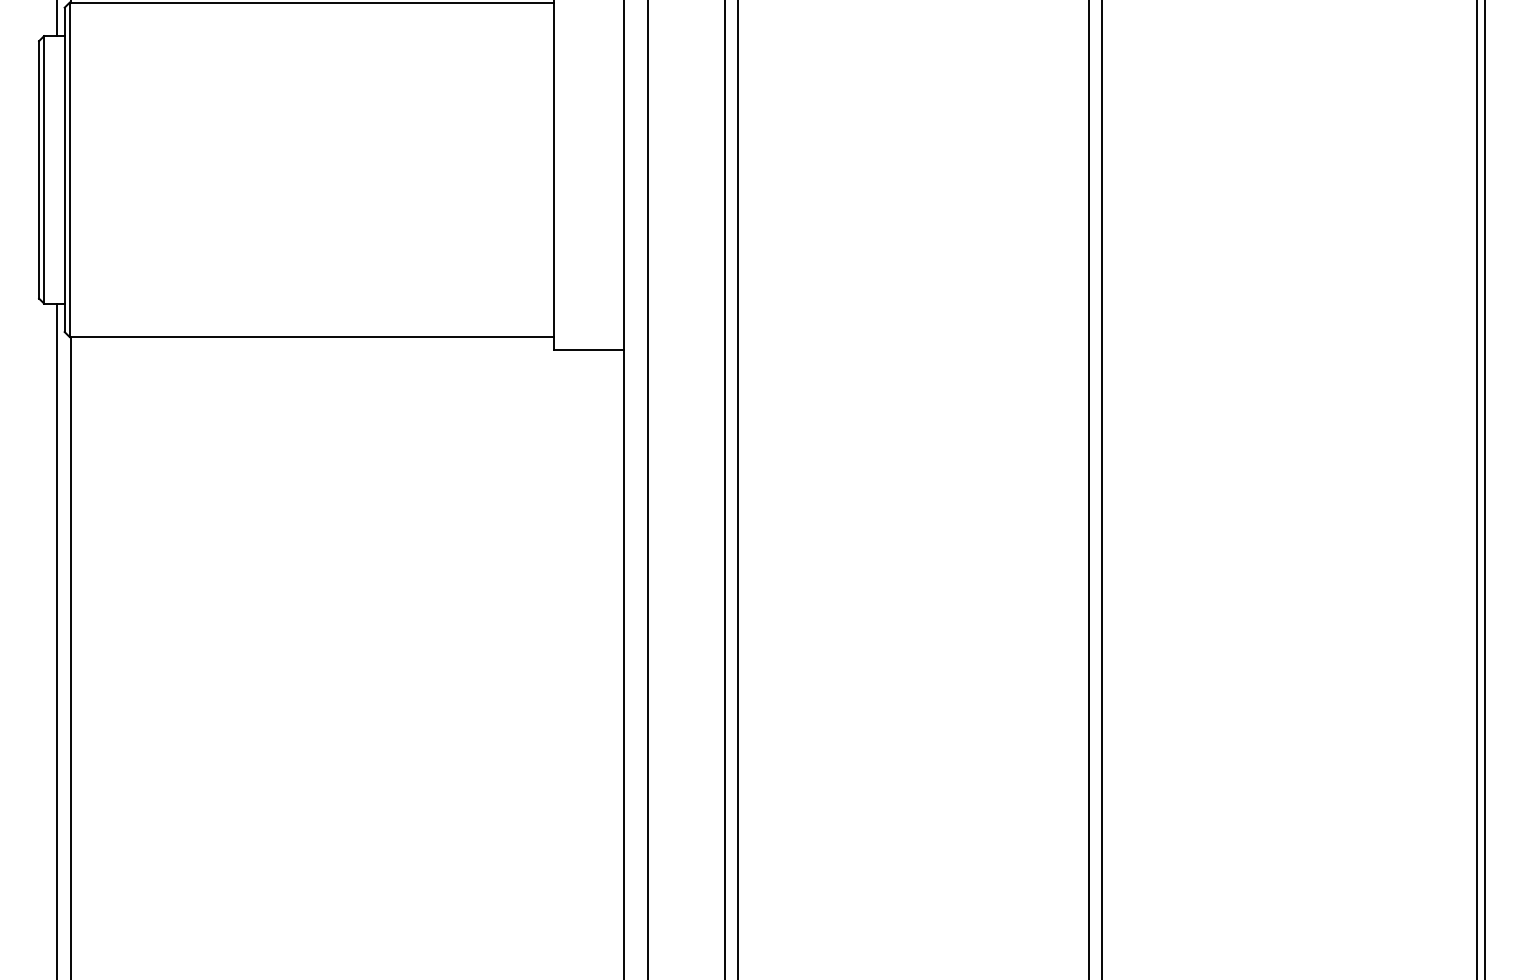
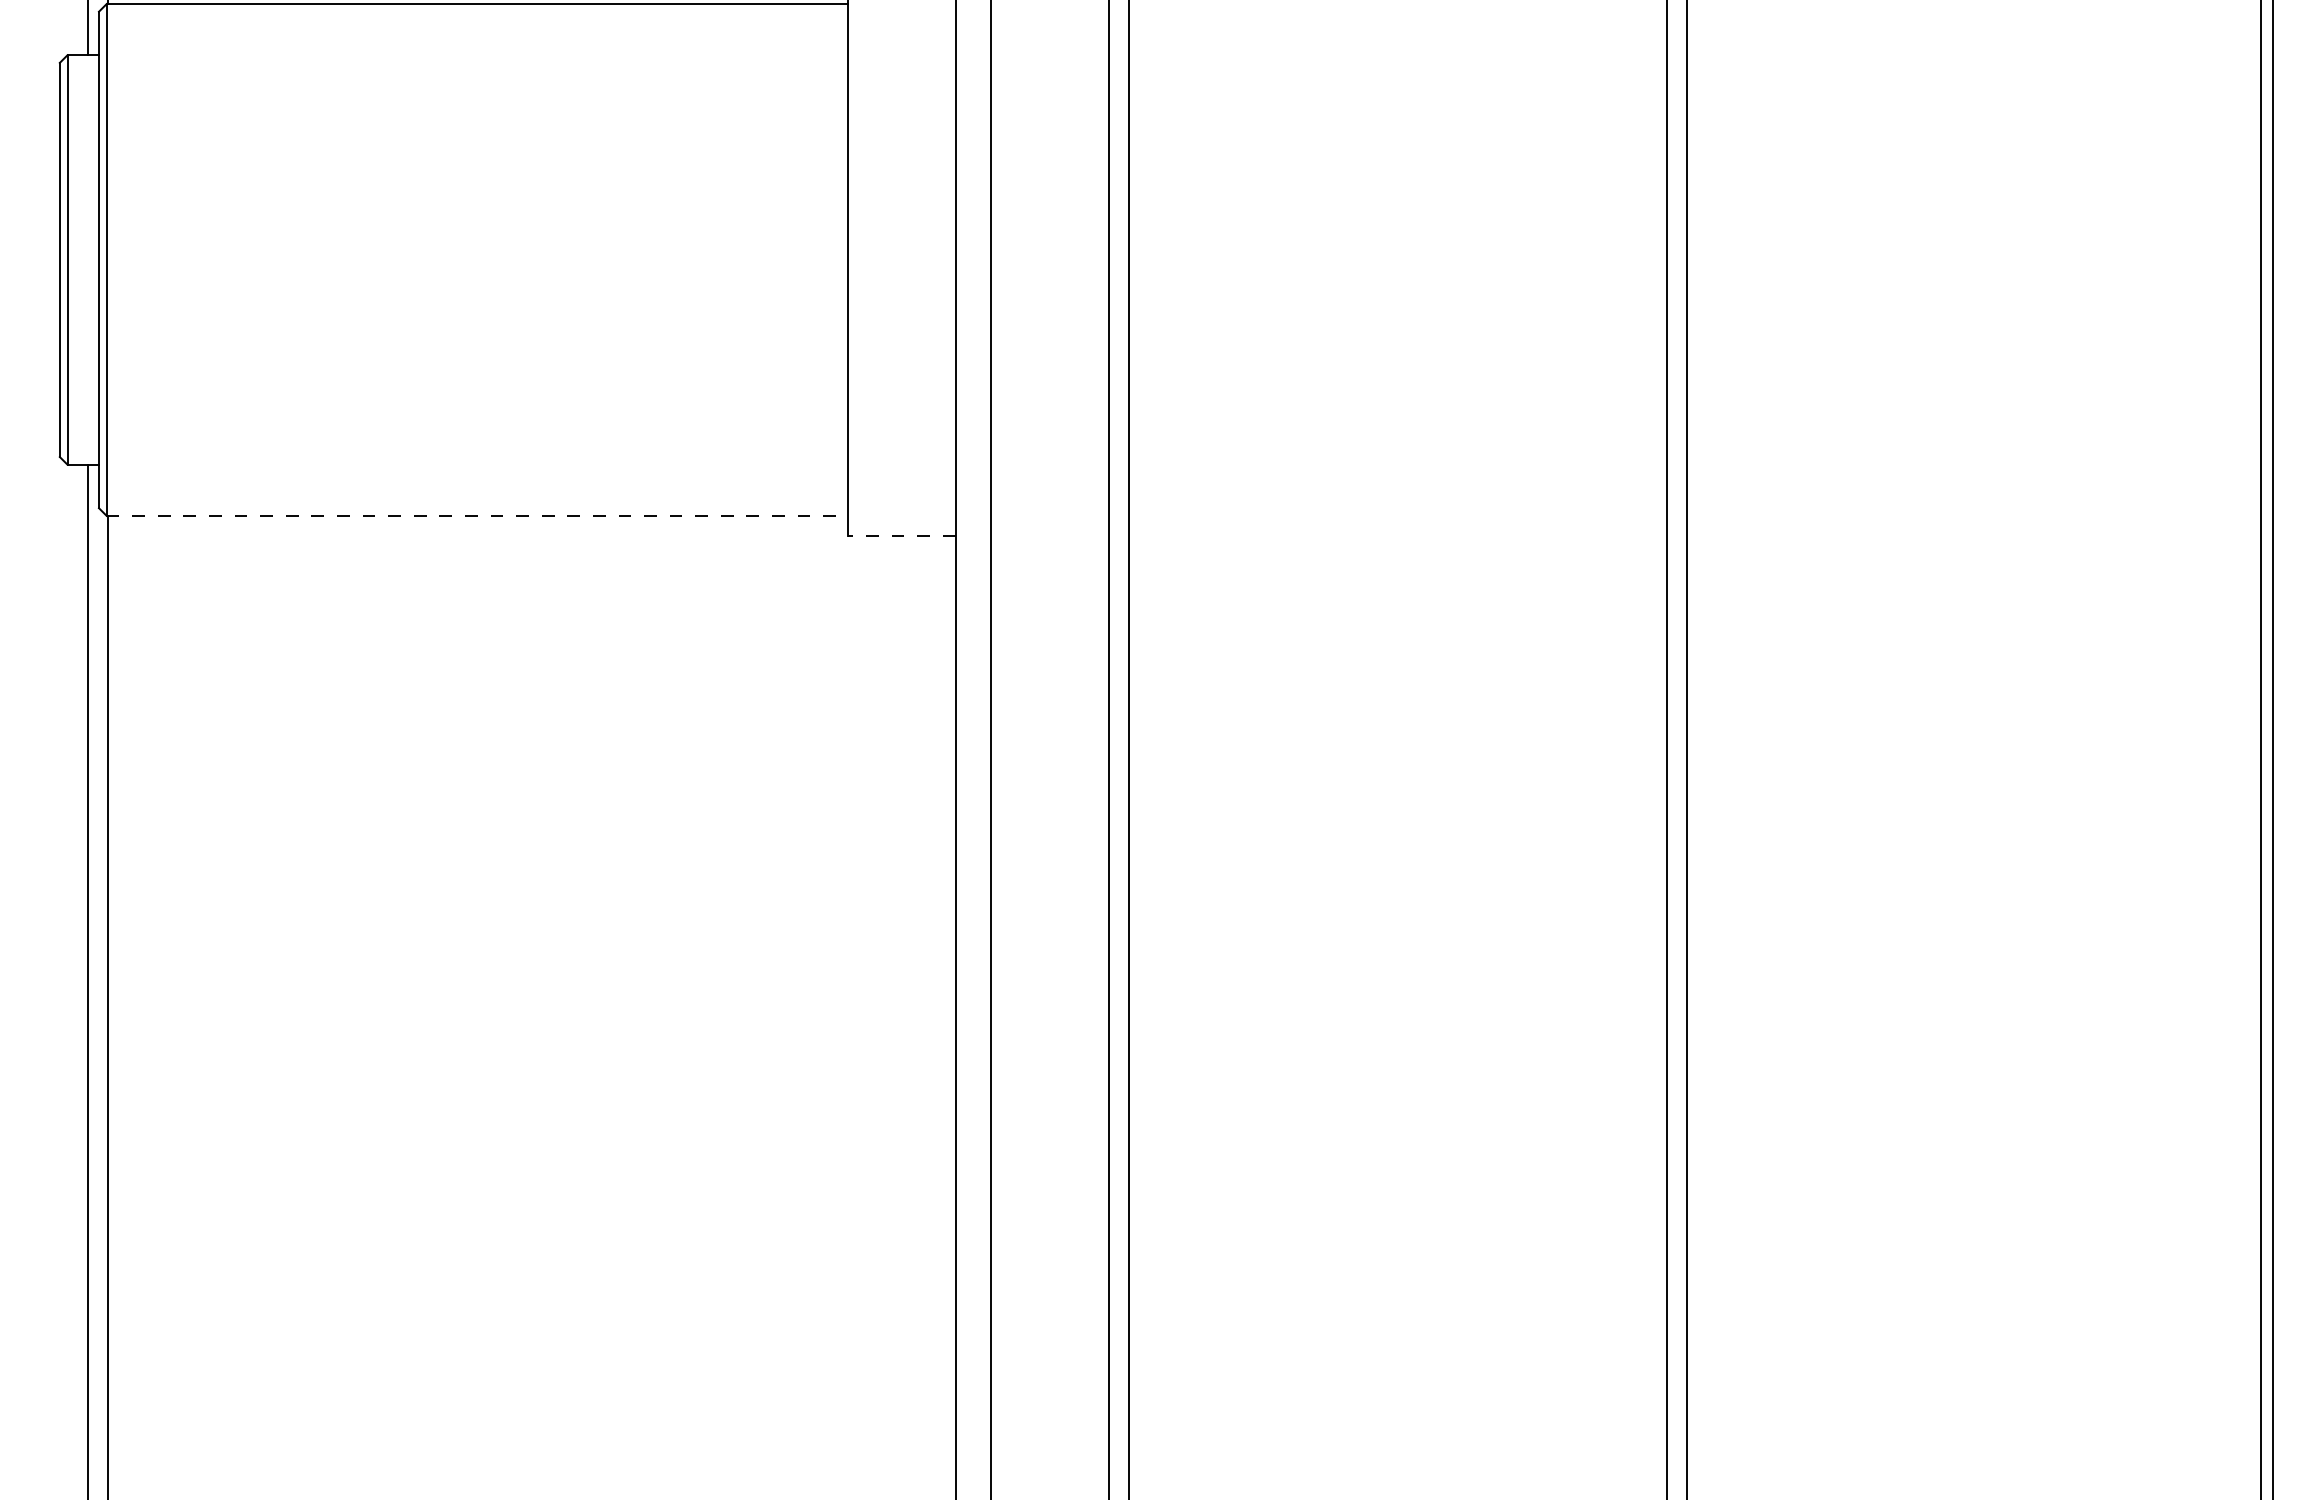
line: (312, 337) -> (478, 516), solid -> dashed
line: (588, 350) -> (900, 536), solid -> dashed

